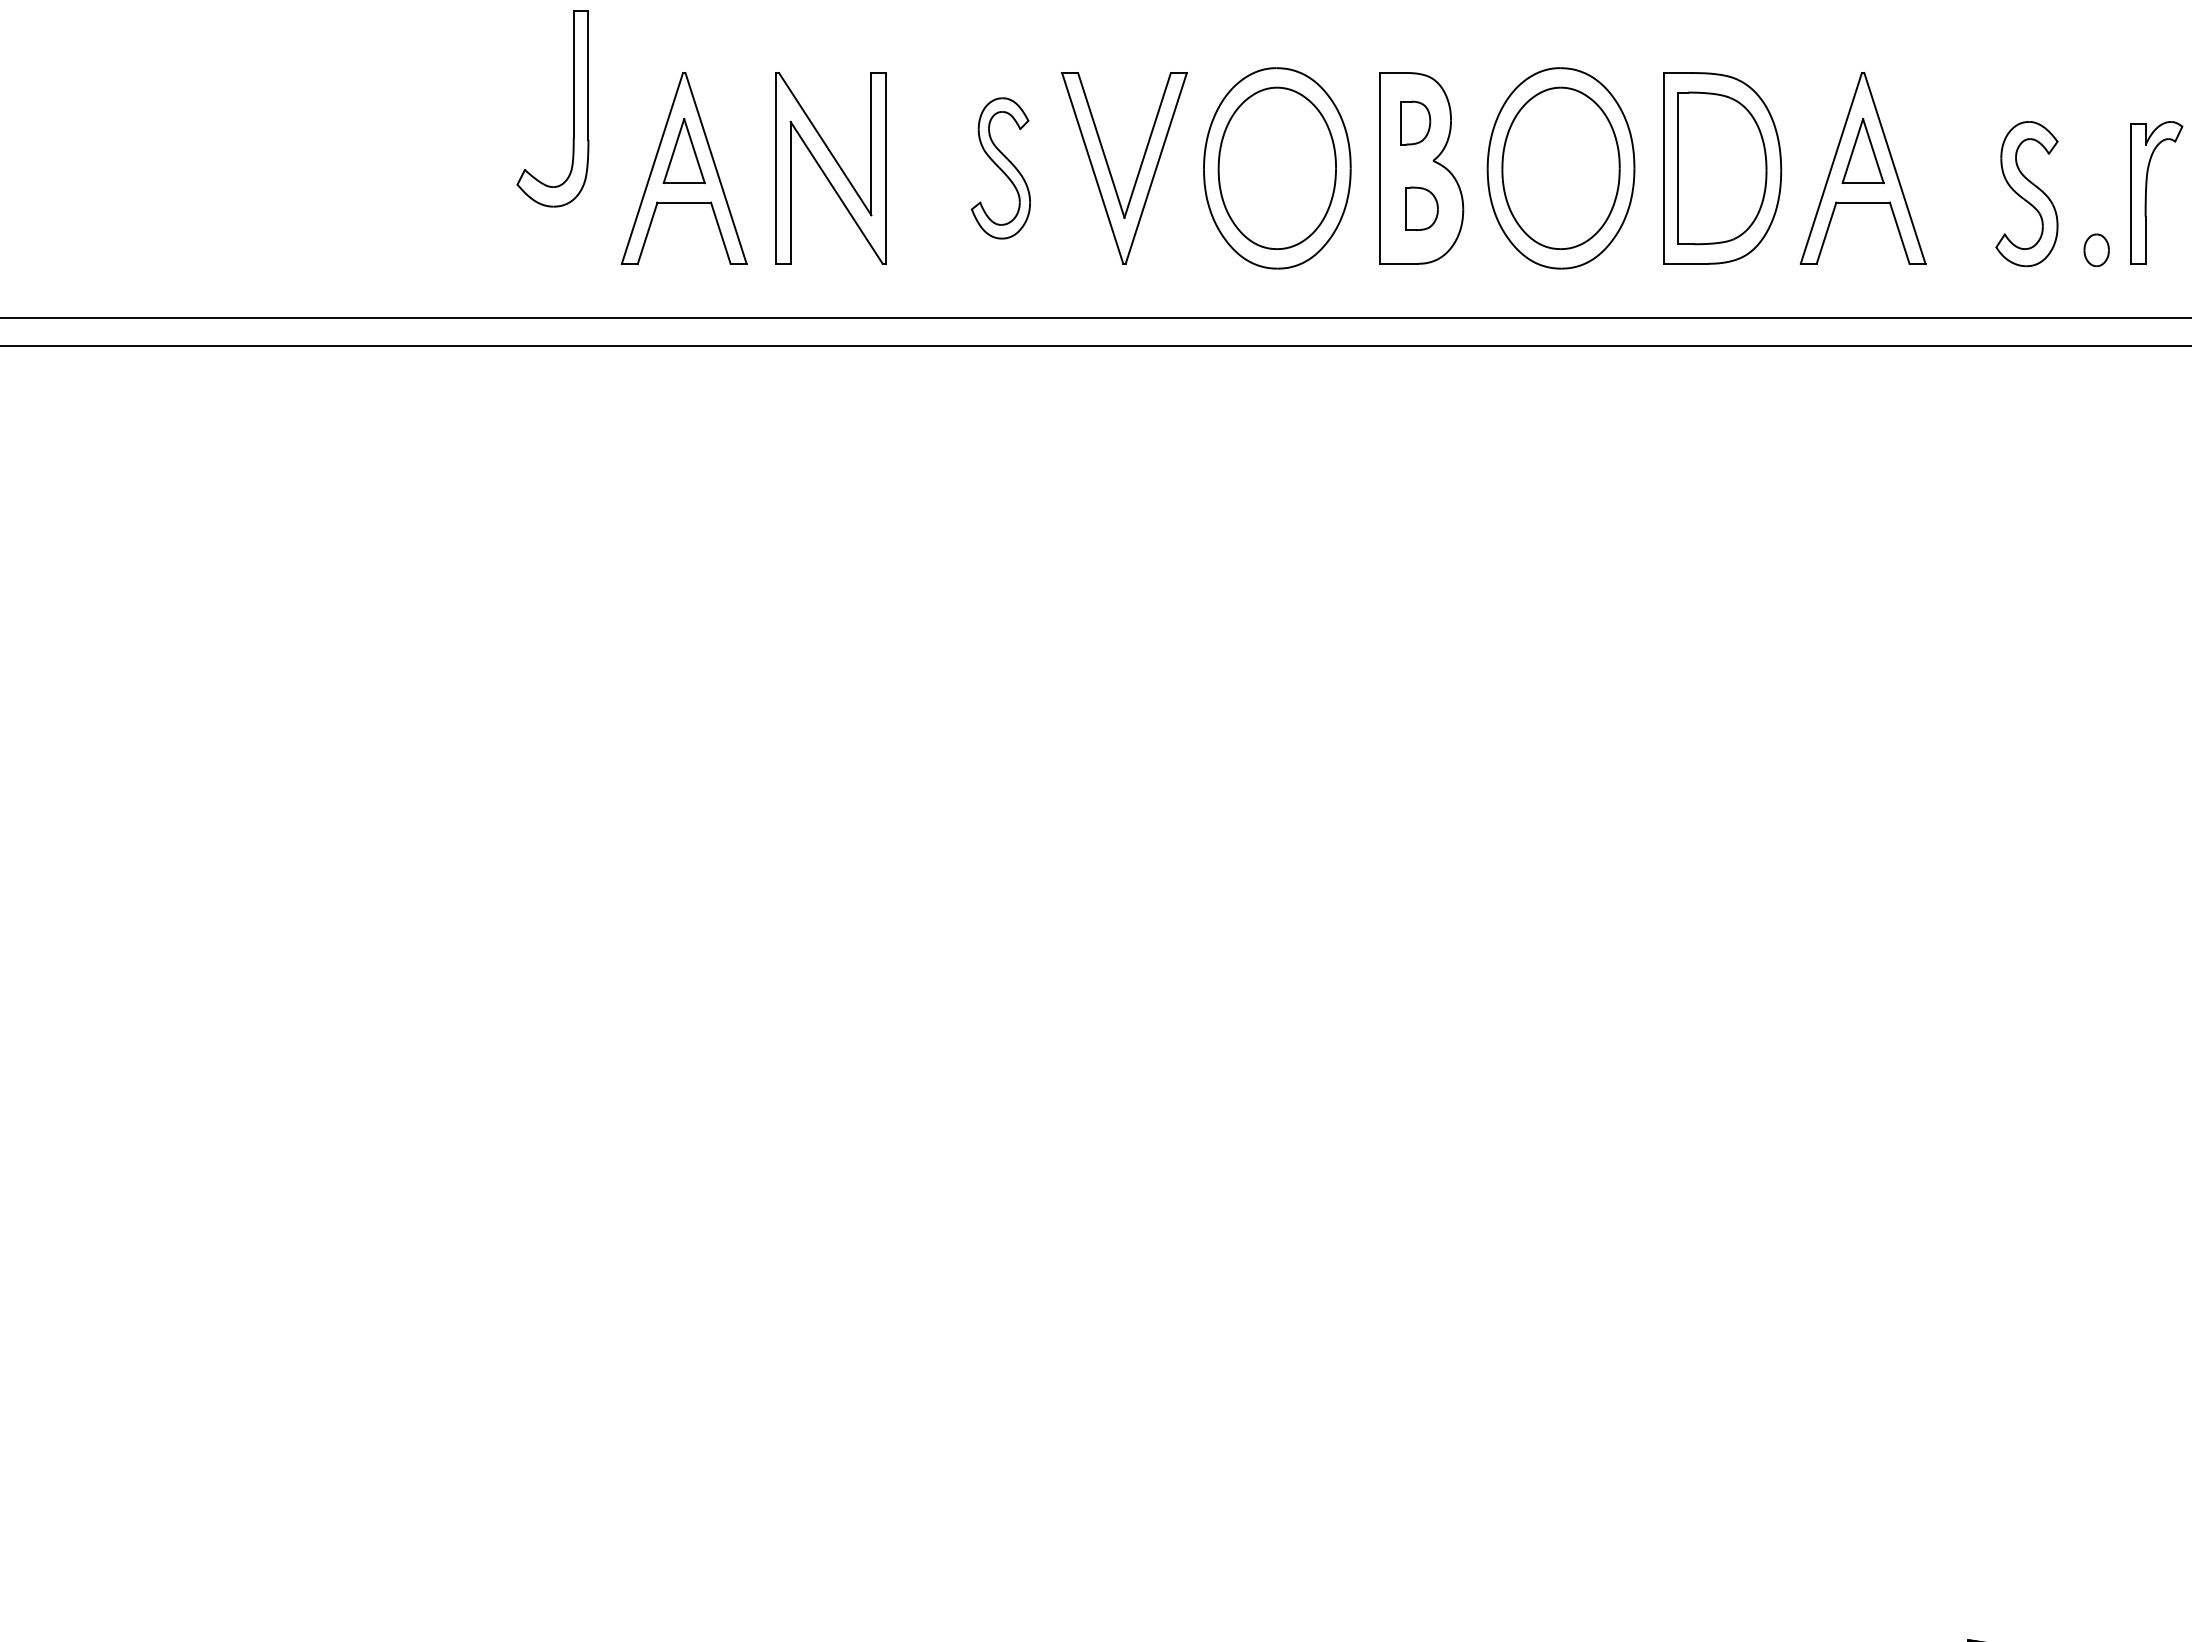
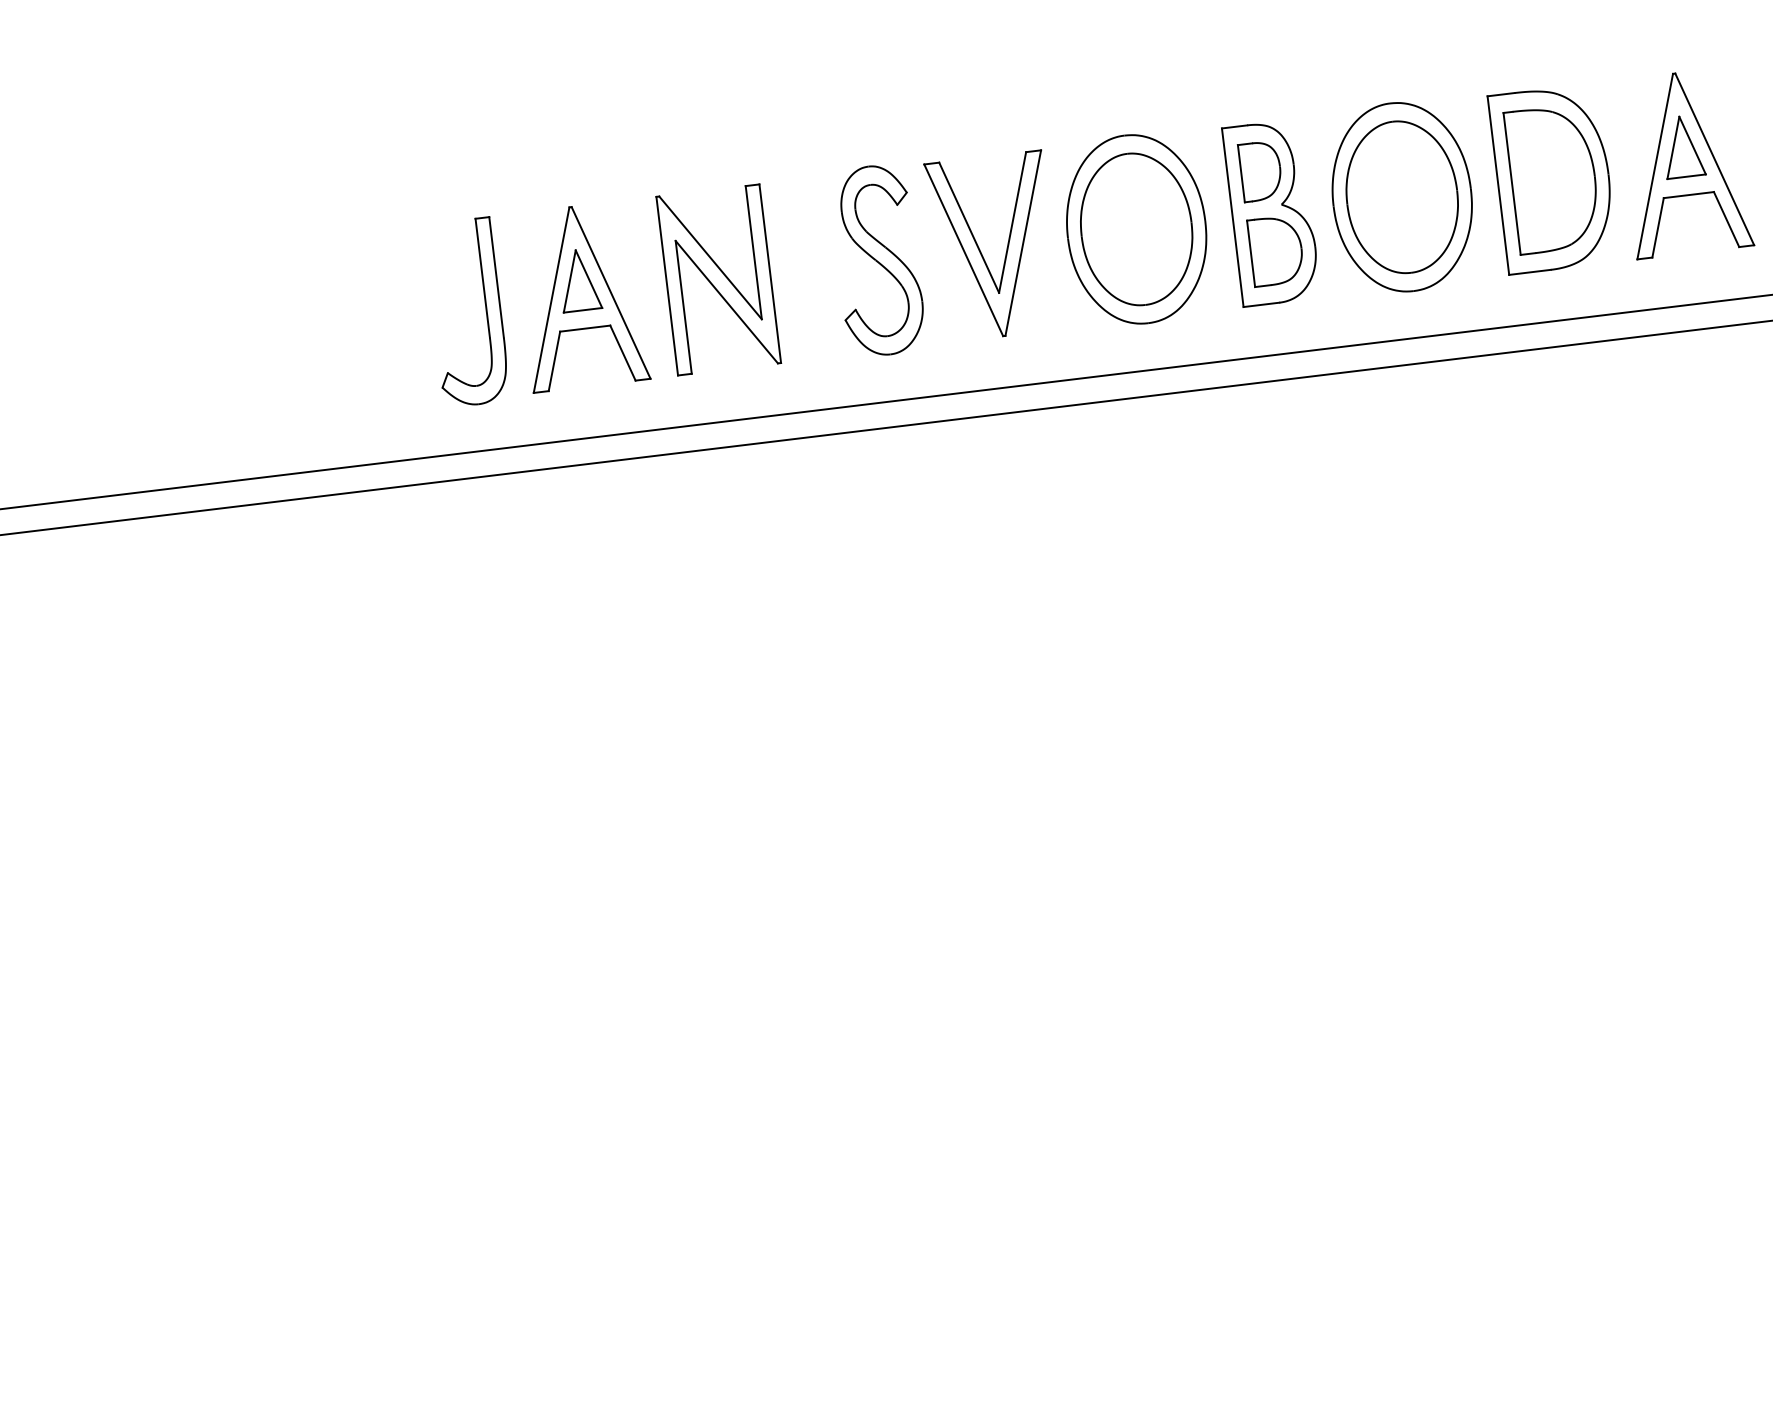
part: (573, 108) -> (486, 310), moved
part: (1415, 122) -> (1260, 170), size x1.43
part: (1000, 168) -> (877, 260), size x1.43
part: (1421, 208) -> (1276, 250), size x1.67

